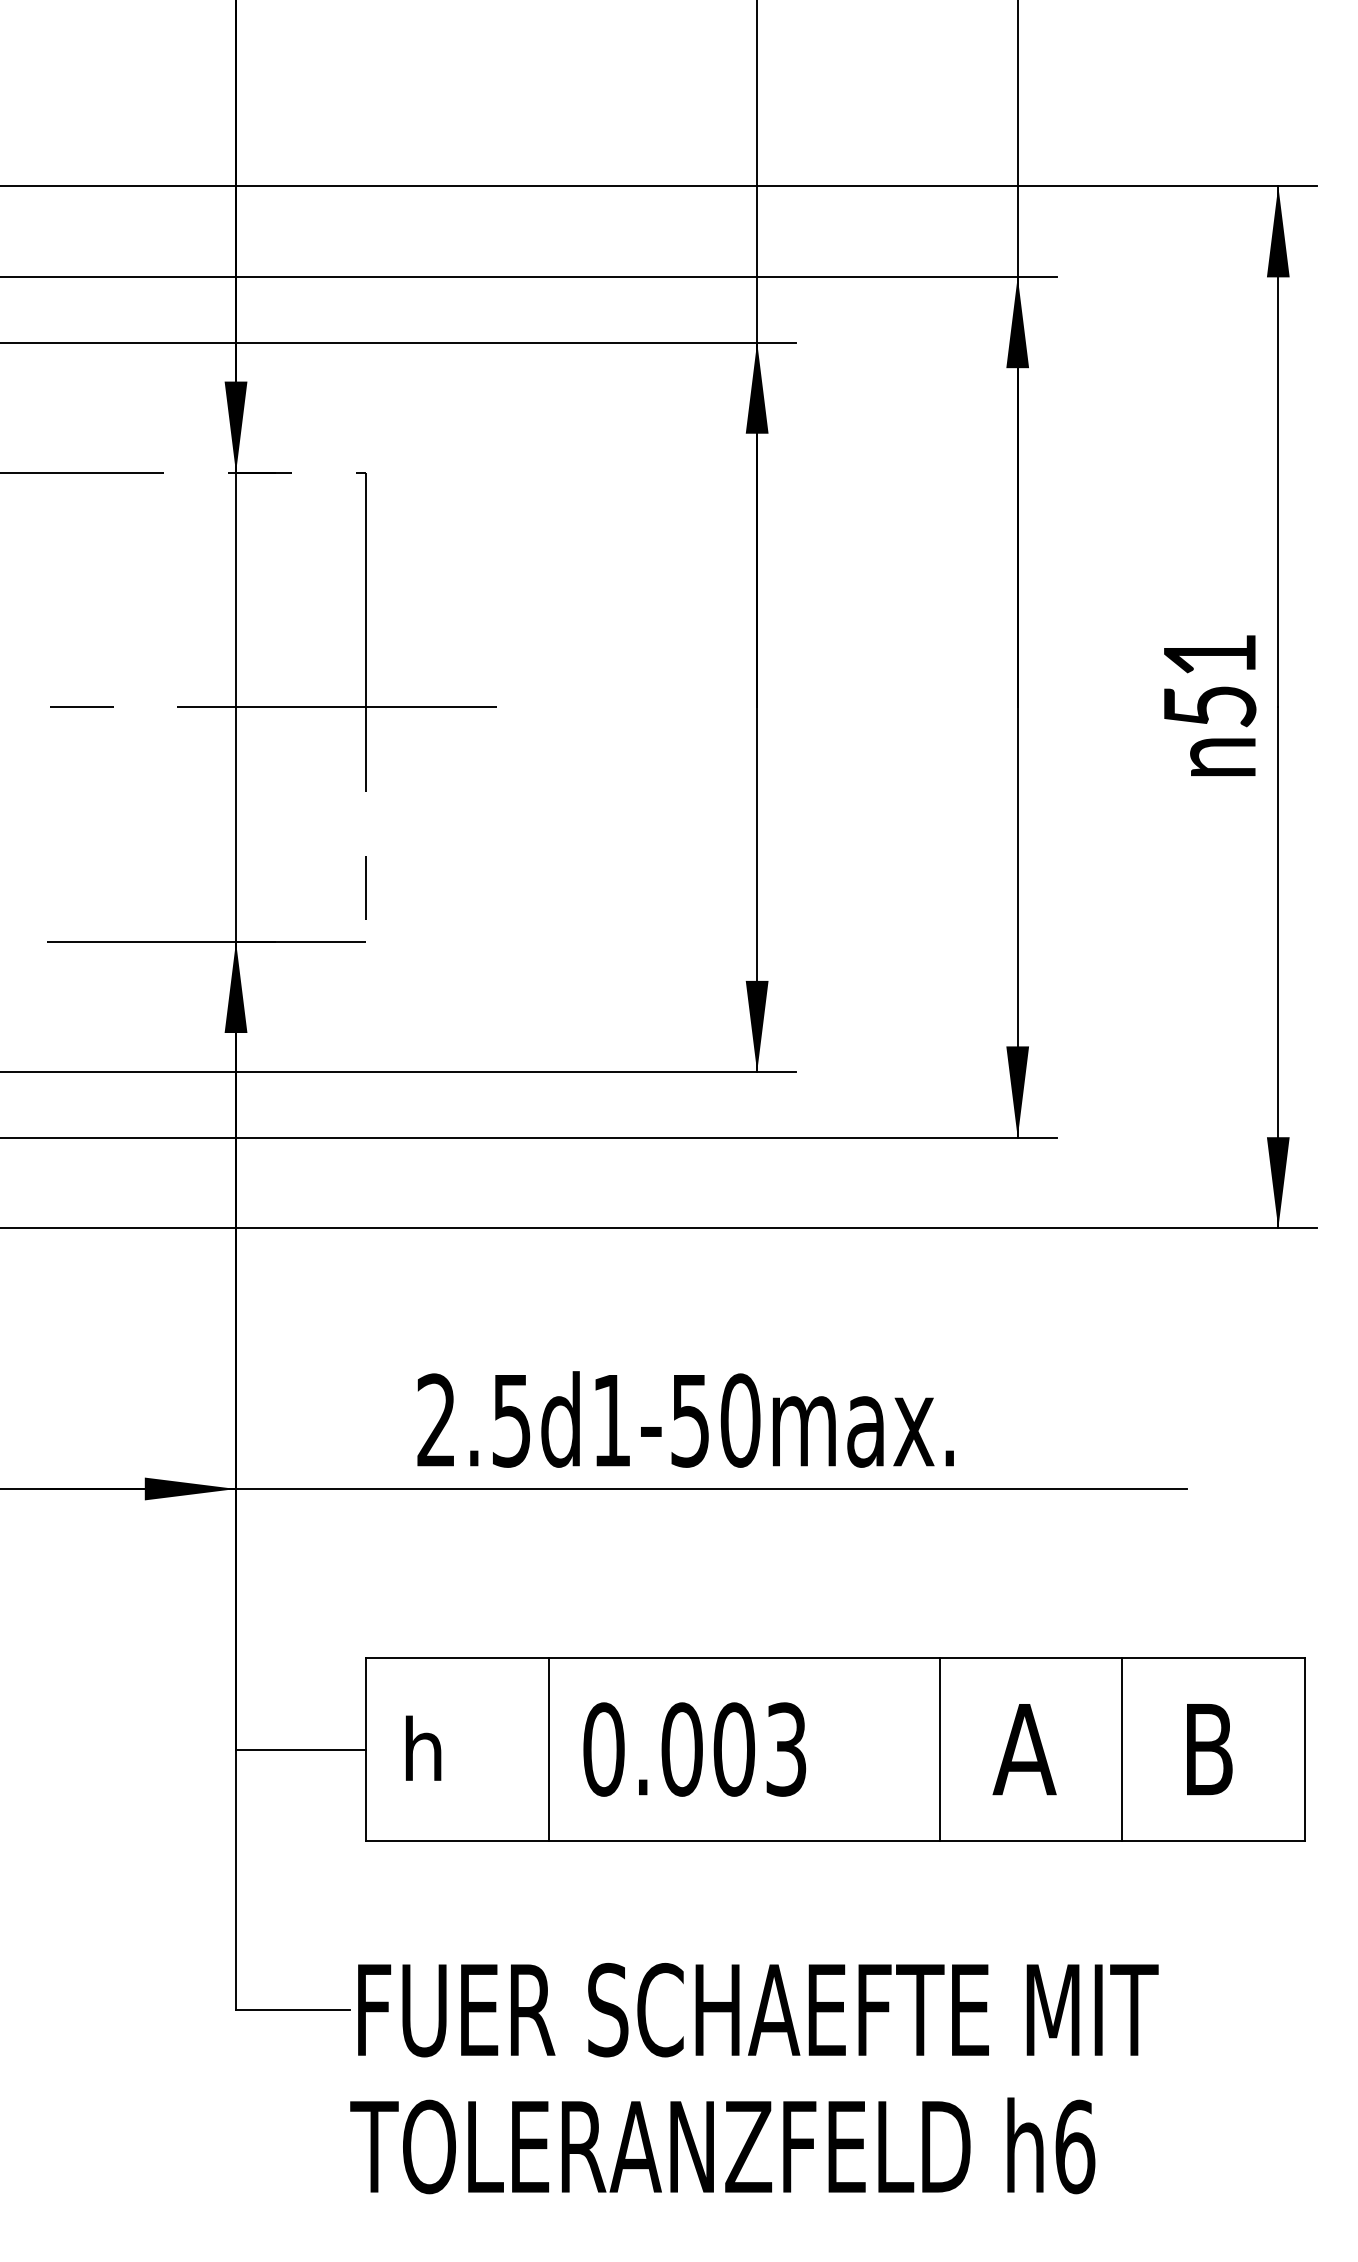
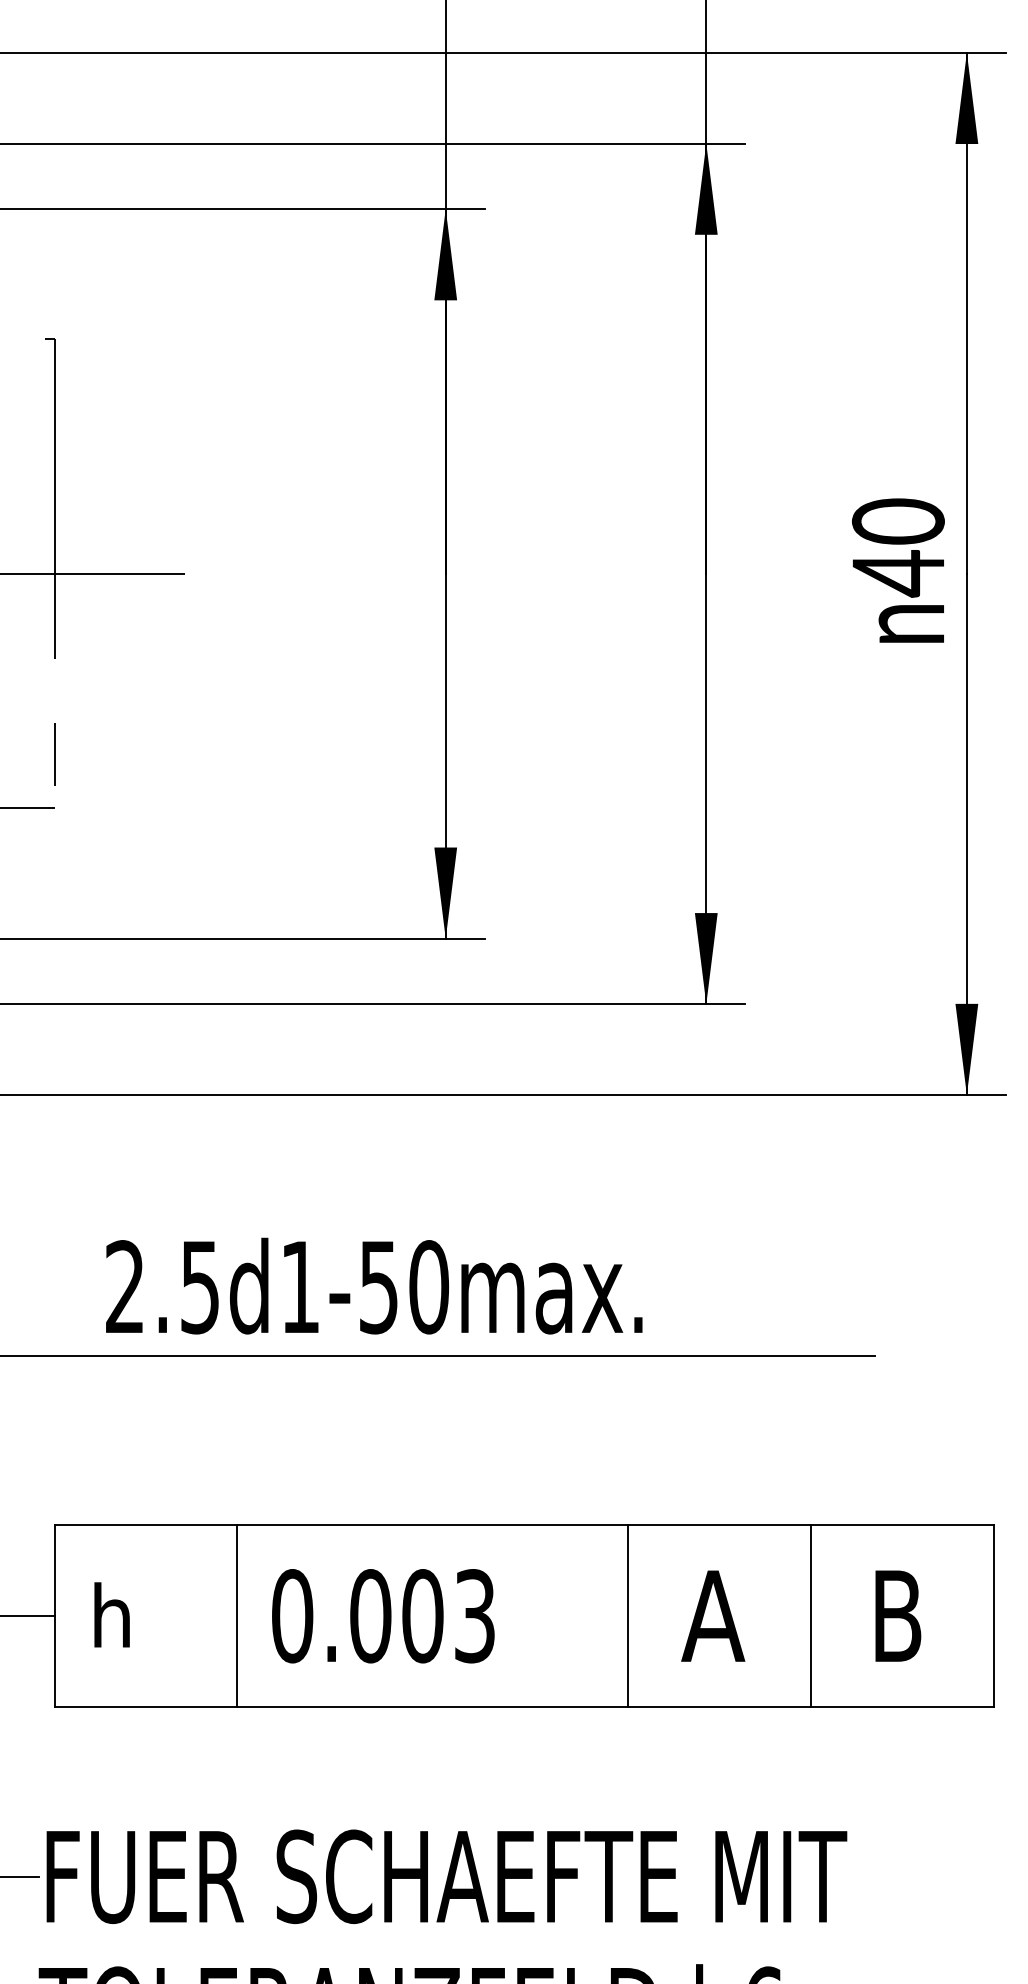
text: (1209, 681) -> (898, 548), 51 -> 40

